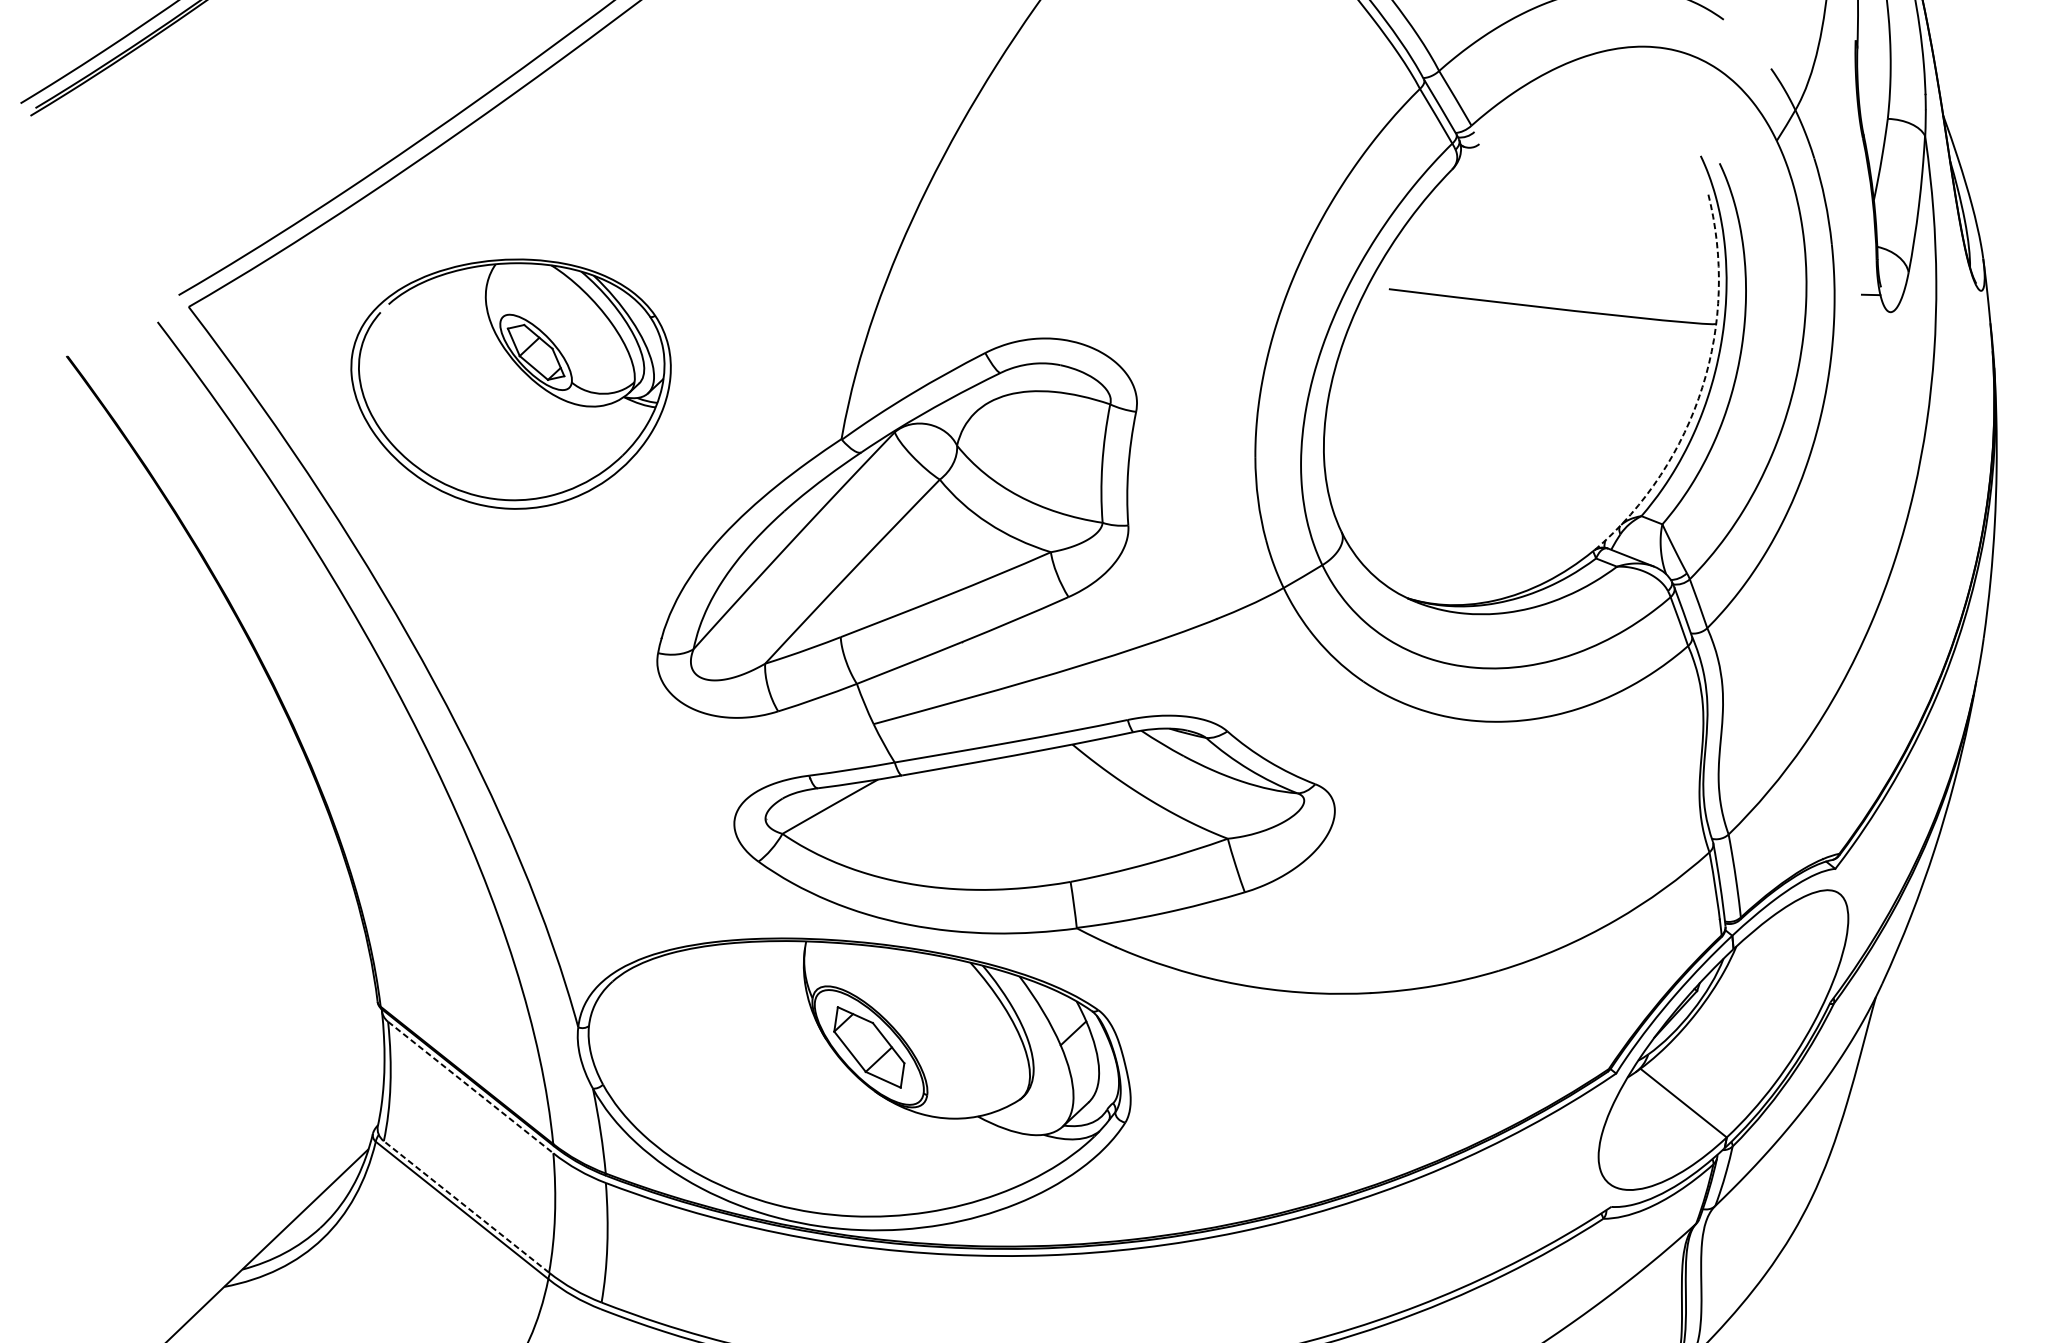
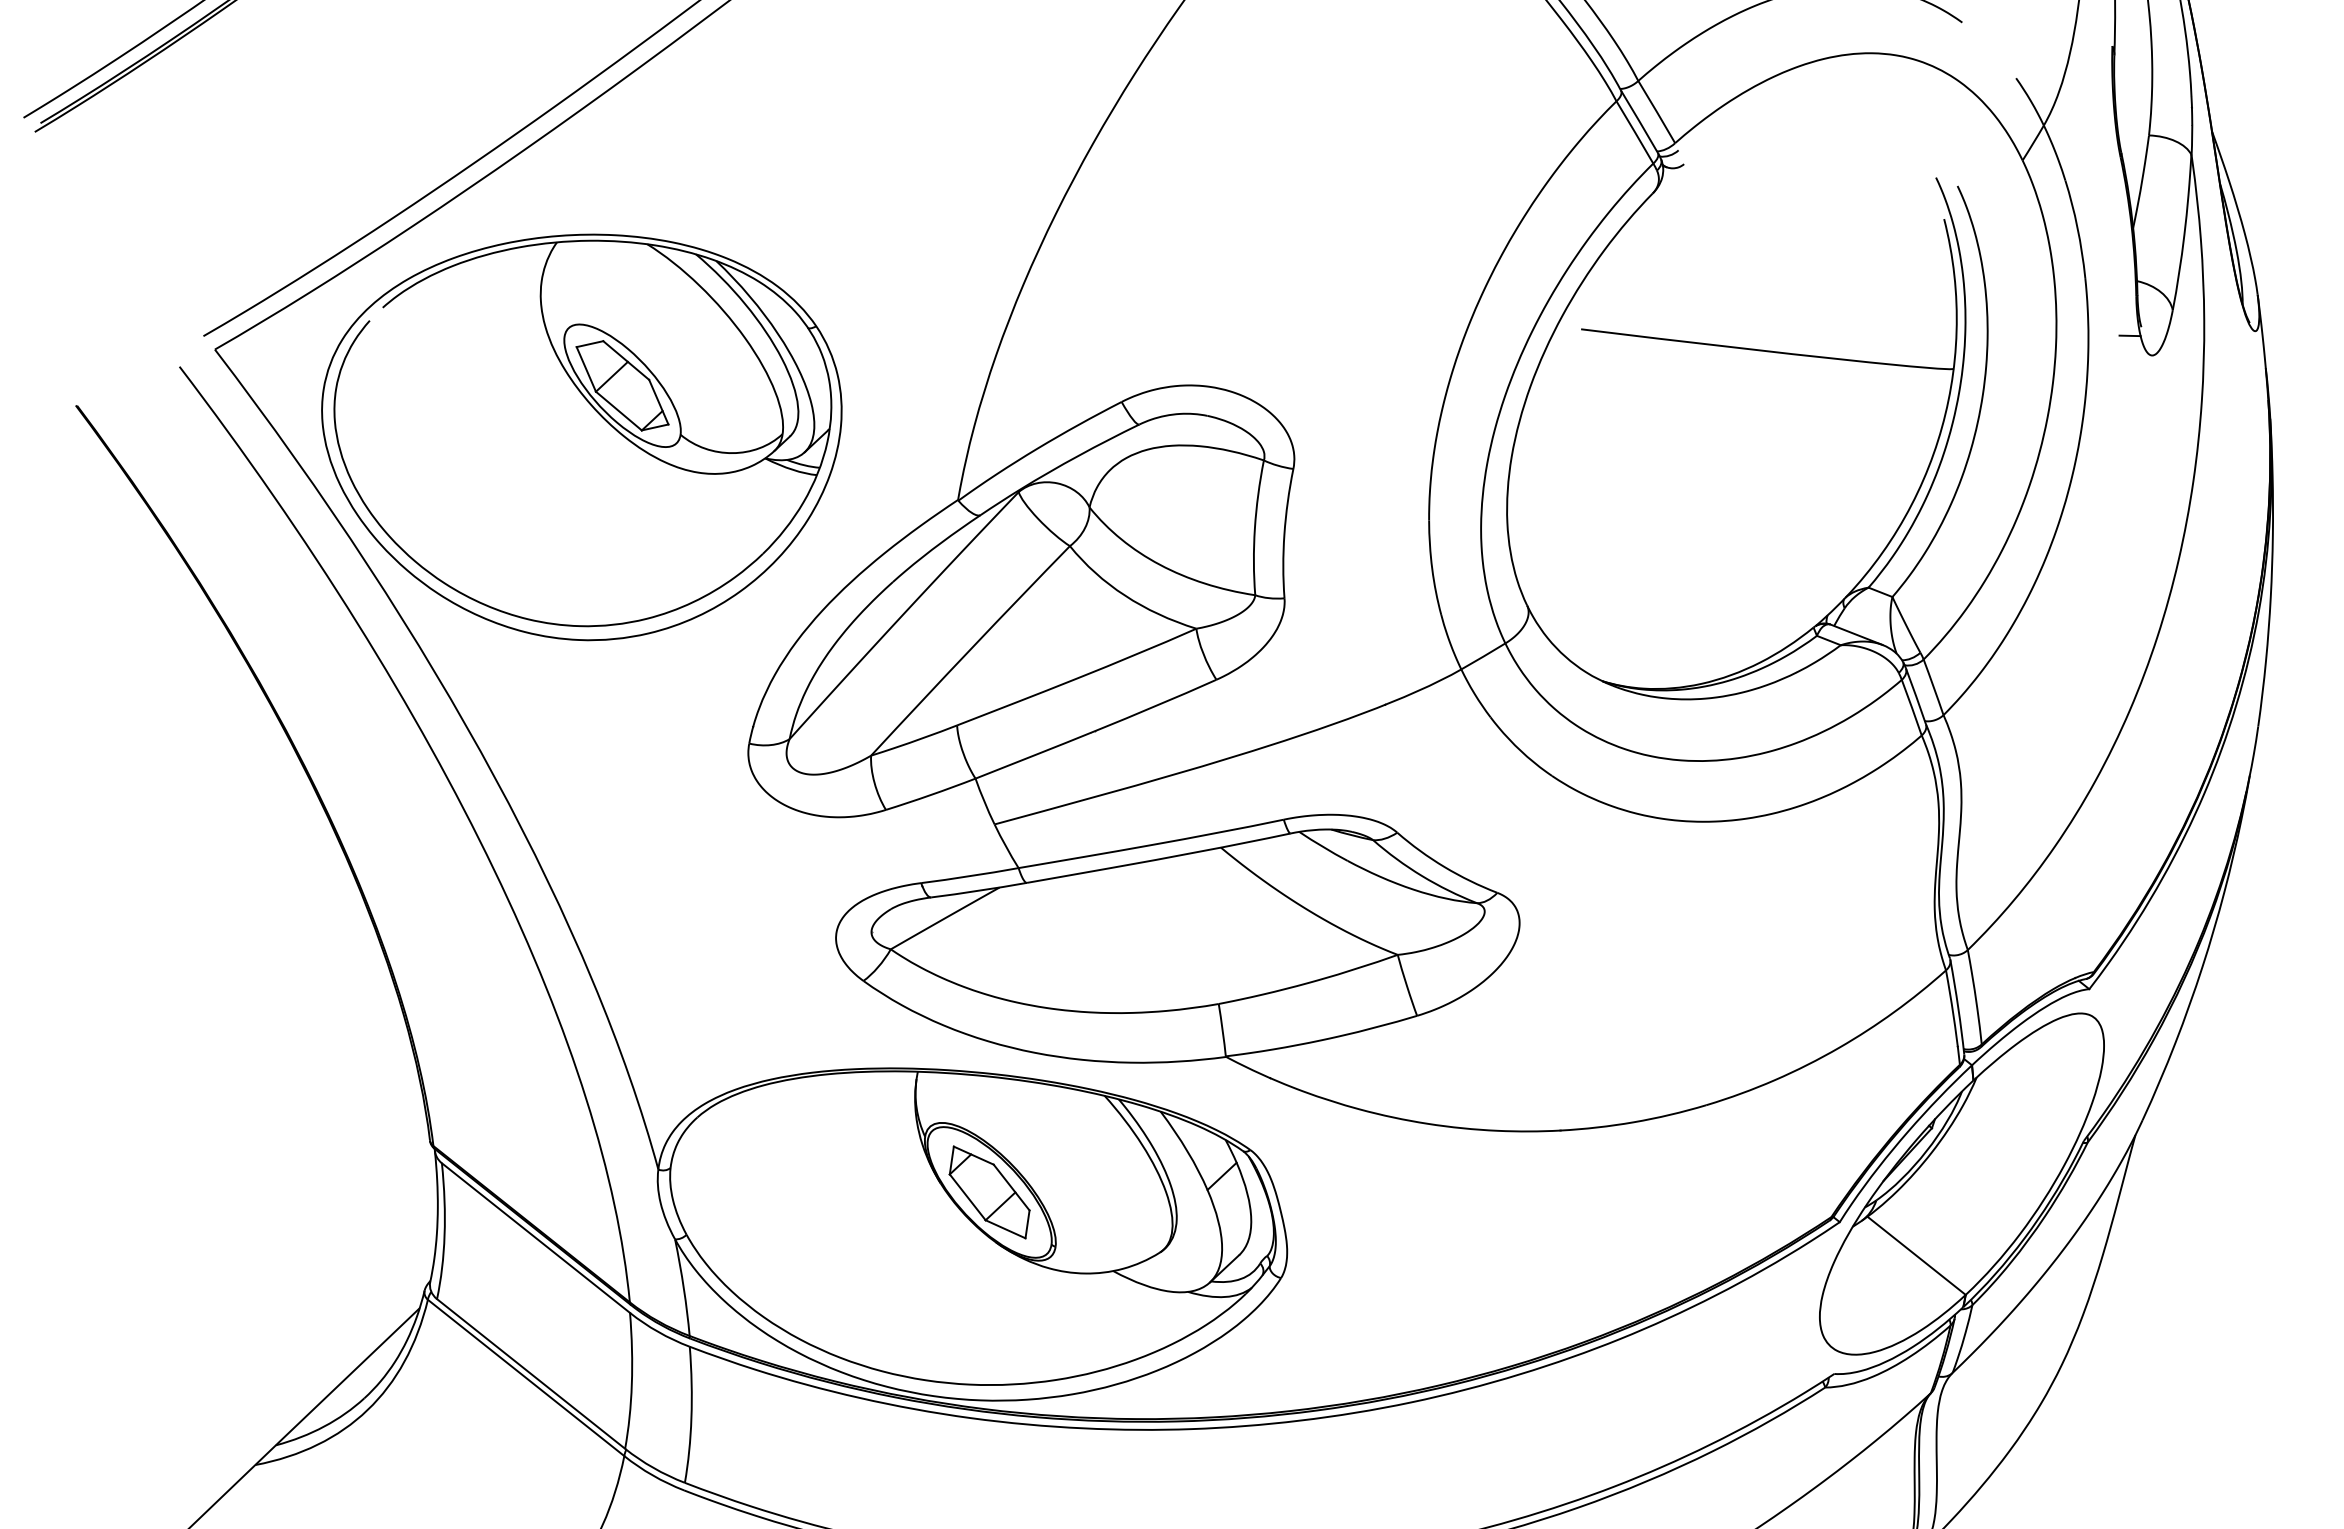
part: (510, 384) -> (581, 437), size x1.43
arc: (1702, 386) -> (1938, 440), dashed -> solid
line: (471, 1087) -> (536, 1238), dashed -> solid
line: (465, 1206) -> (530, 1373), dashed -> solid

